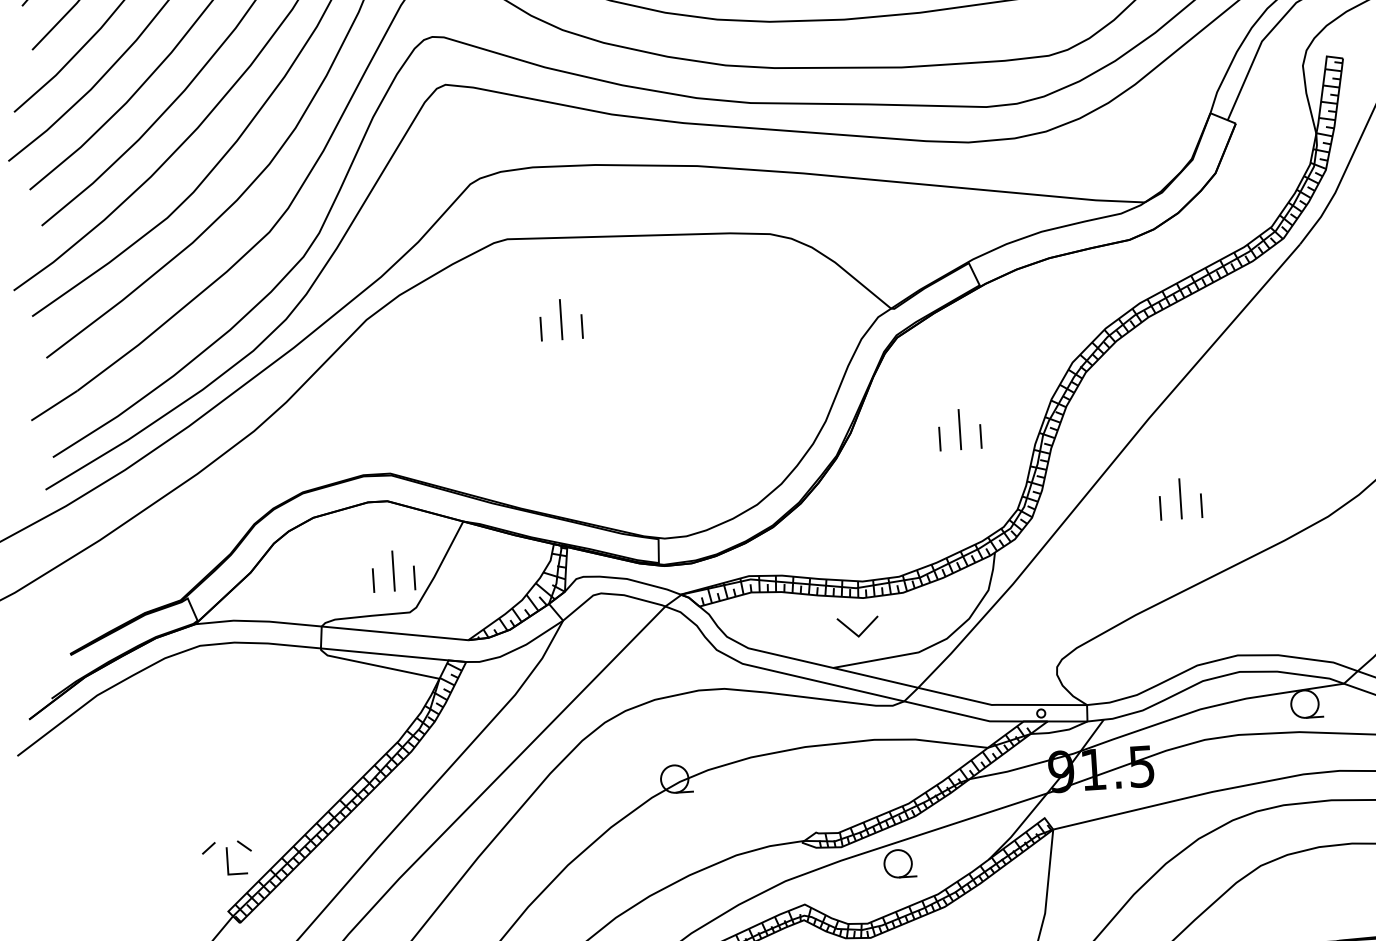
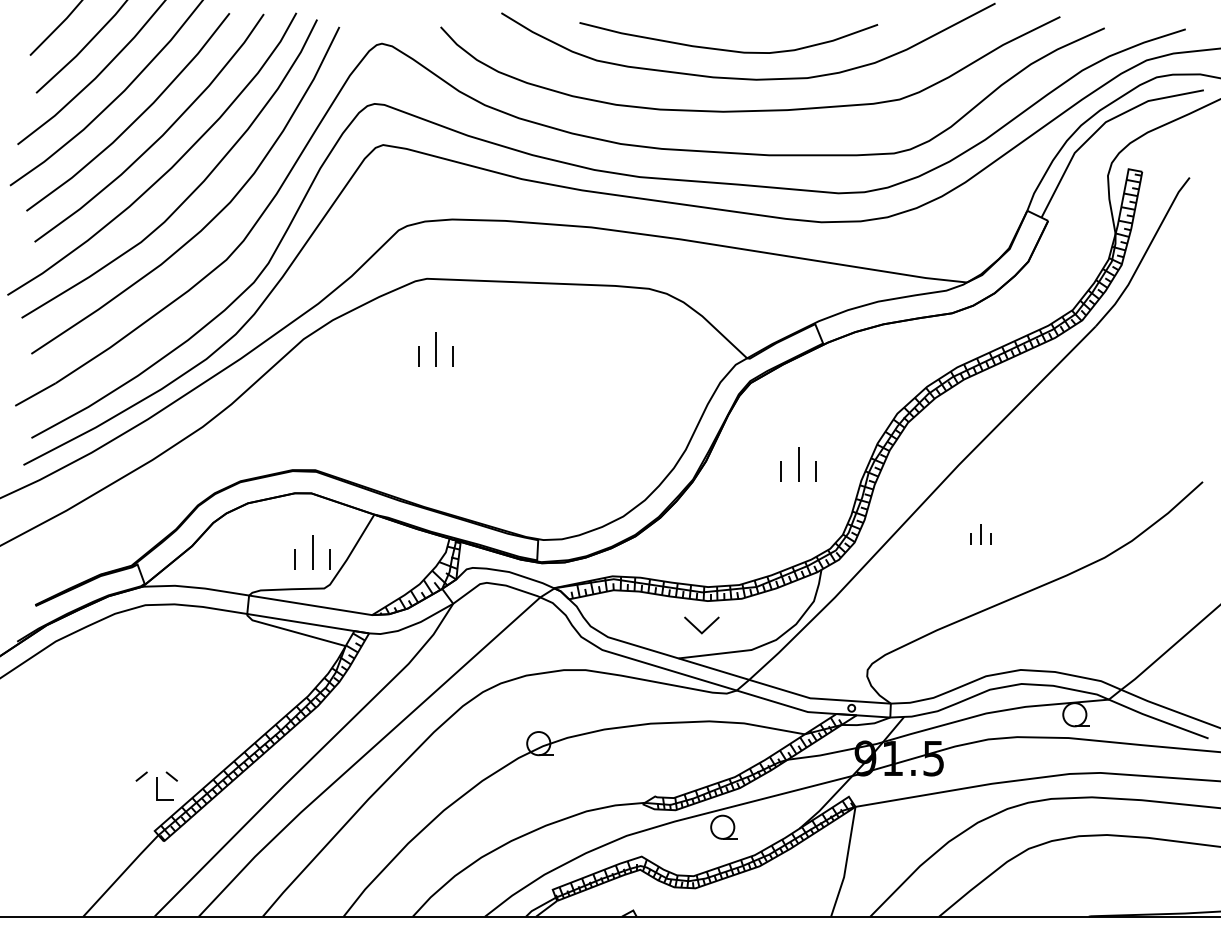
part: (560, 319) -> (435, 349), moved
part: (1179, 498) -> (980, 534), size x0.6

